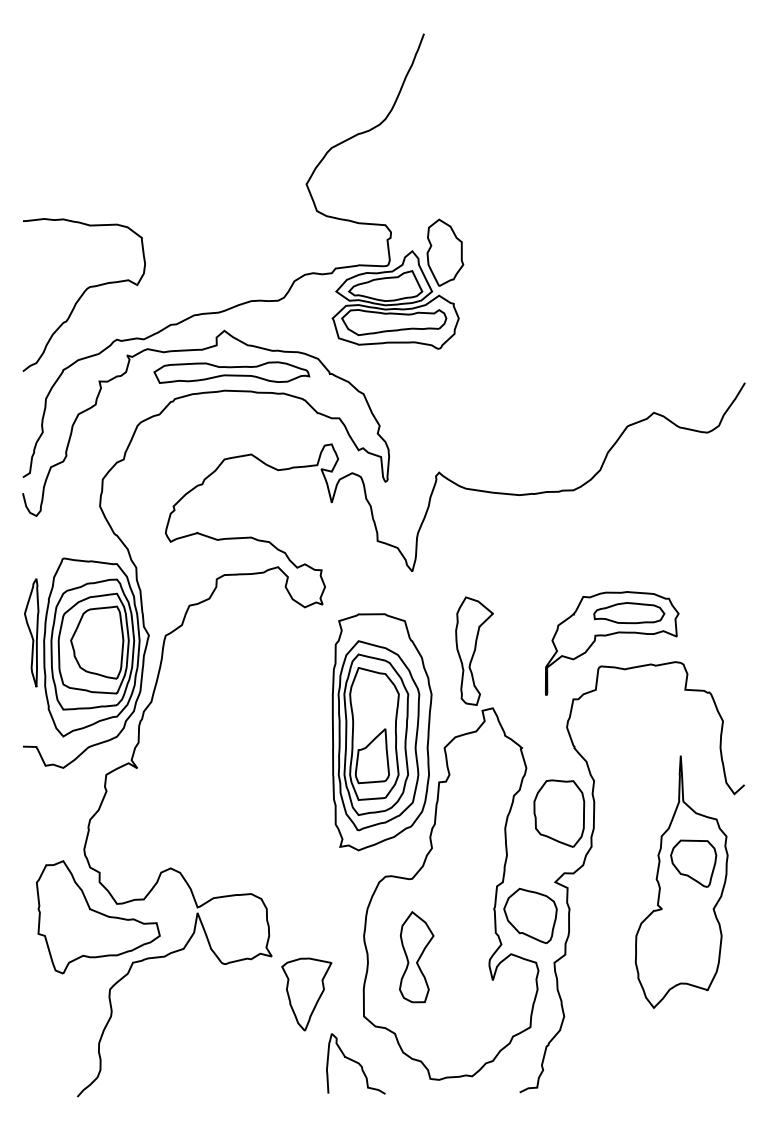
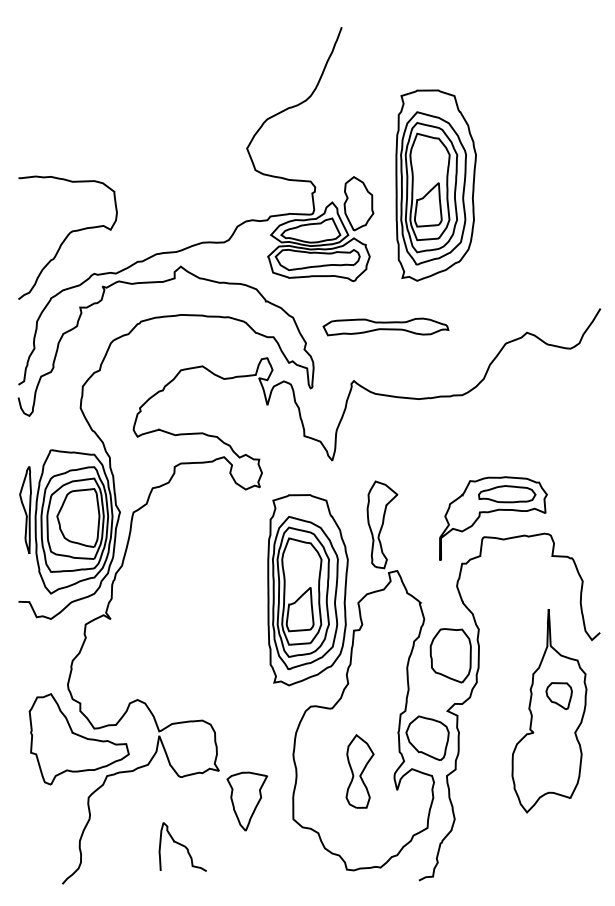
part: (540, 230) -> (435, 185), added
part: (231, 372) -> (385, 326), moved
part: (693, 863) -> (558, 696), size x0.7
part: (416, 957) -> (359, 771), moved
curve: (355, 1062) -> (182, 845), moved

